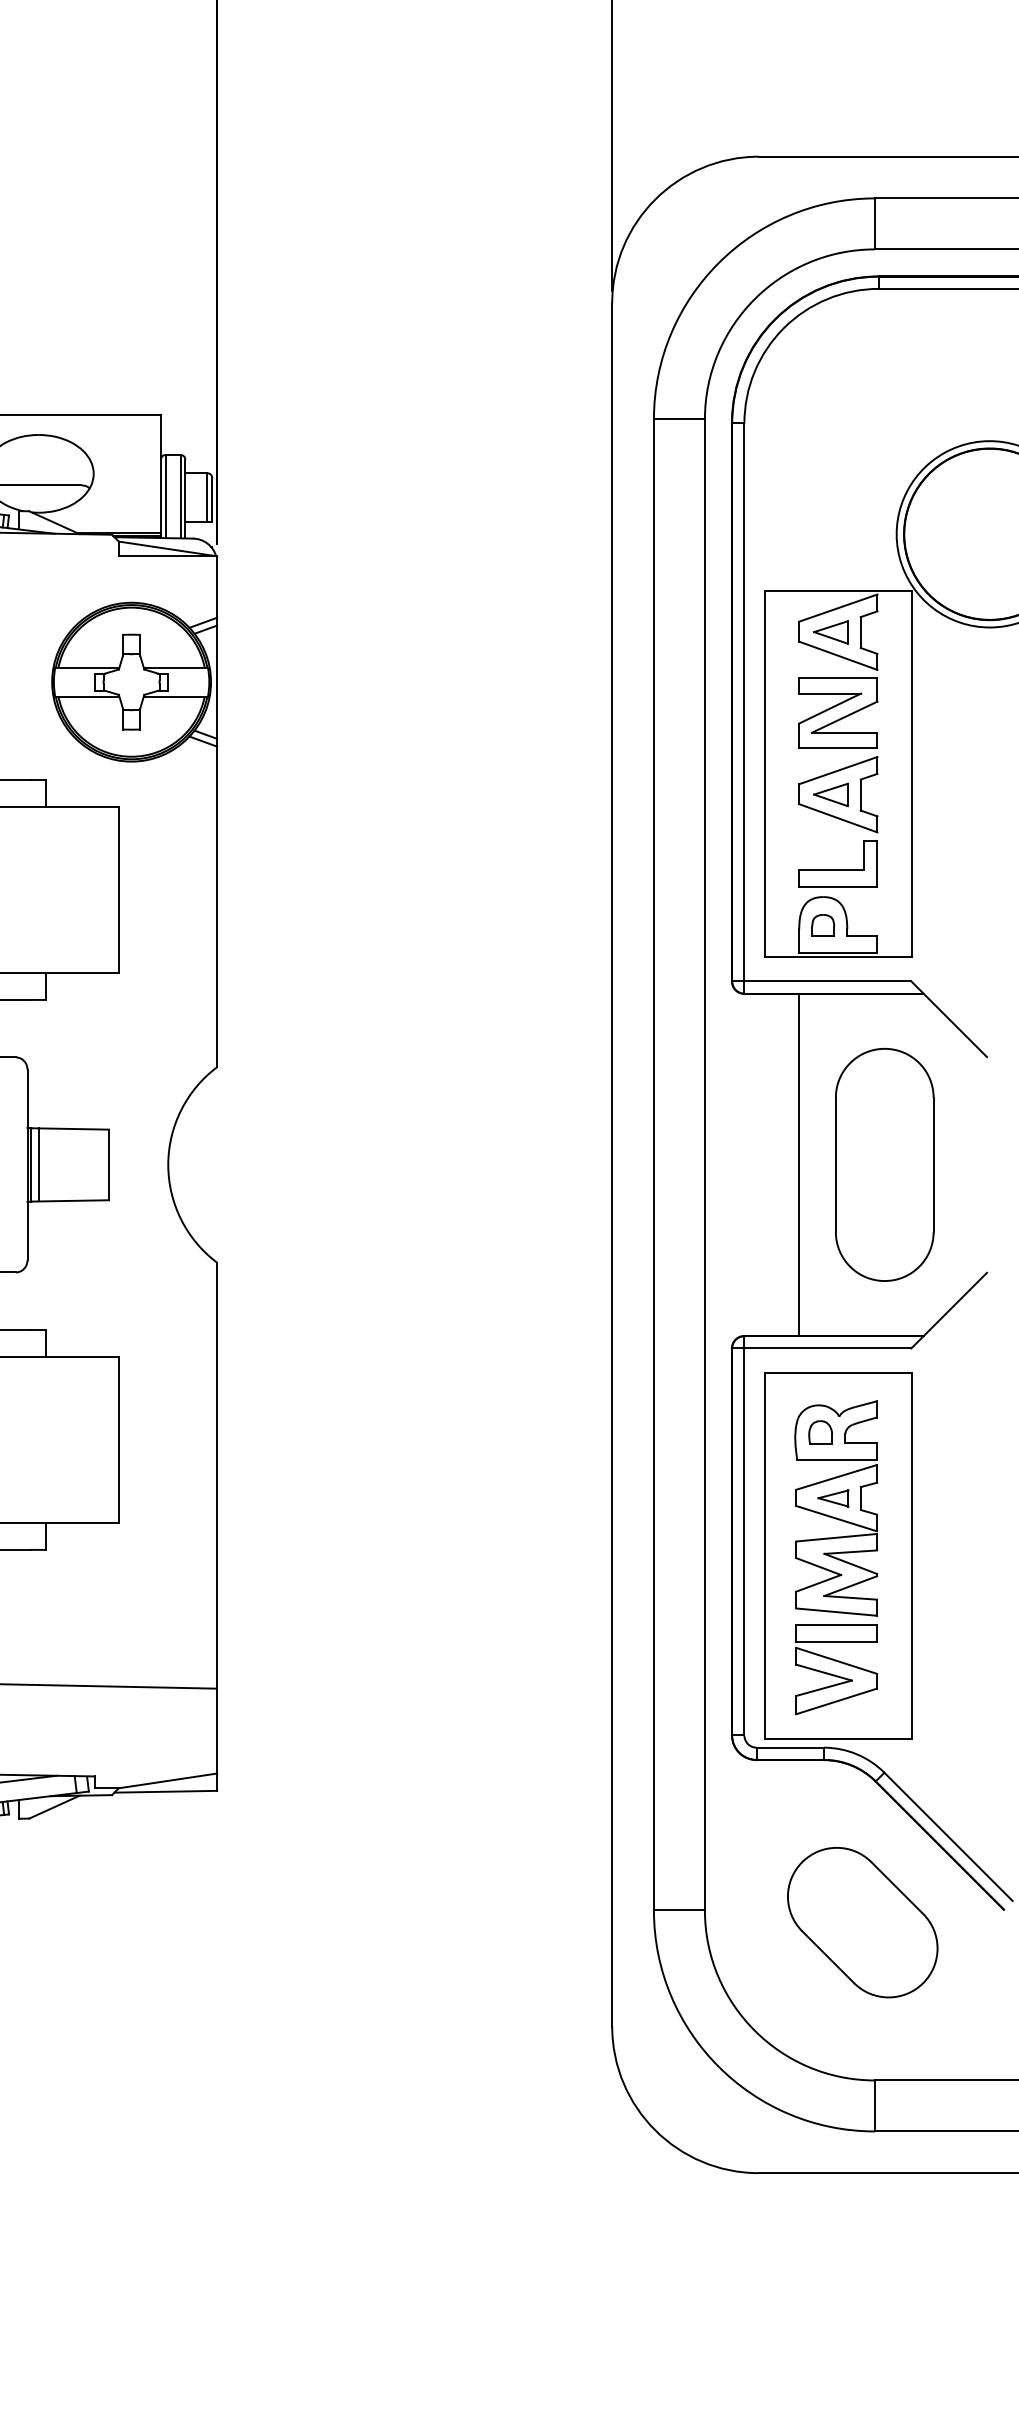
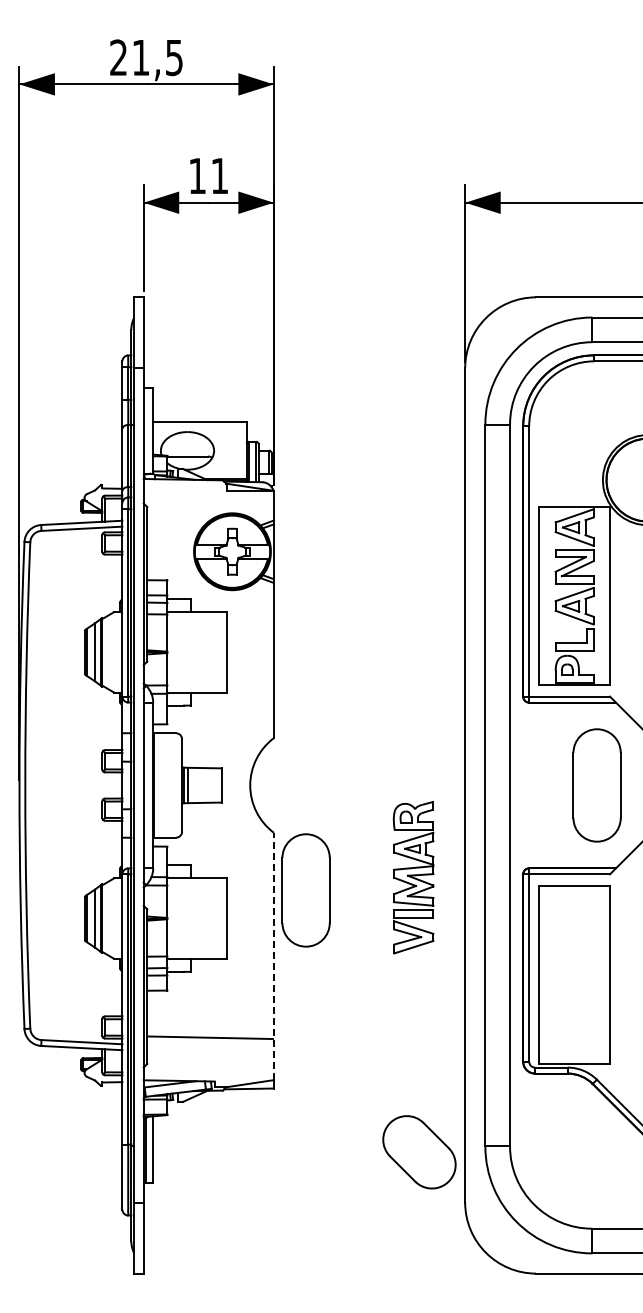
line: (798, 1164) -> (555, 785), removed
part: (282, 1381) -> (305, 890), added
line: (216, 1518) -> (273, 956), solid -> dashed
part: (835, 1557) -> (413, 877), moved
part: (862, 1923) -> (419, 1152), moved

